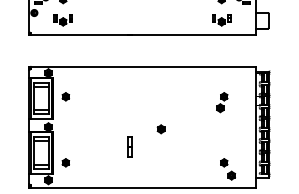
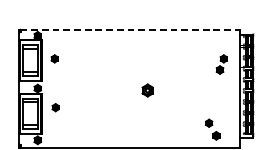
line: (143, 66) -> (130, 29), solid -> dashed
part: (222, 102) -> (222, 64), moved
part: (160, 129) -> (146, 90), size x1.6
part: (129, 146) -> (116, 107), removed
part: (65, 162) -> (55, 107), moved

